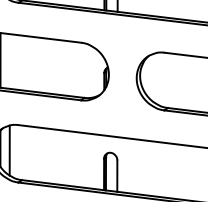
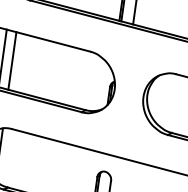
line: (9, 61) -> (12, 60), added

